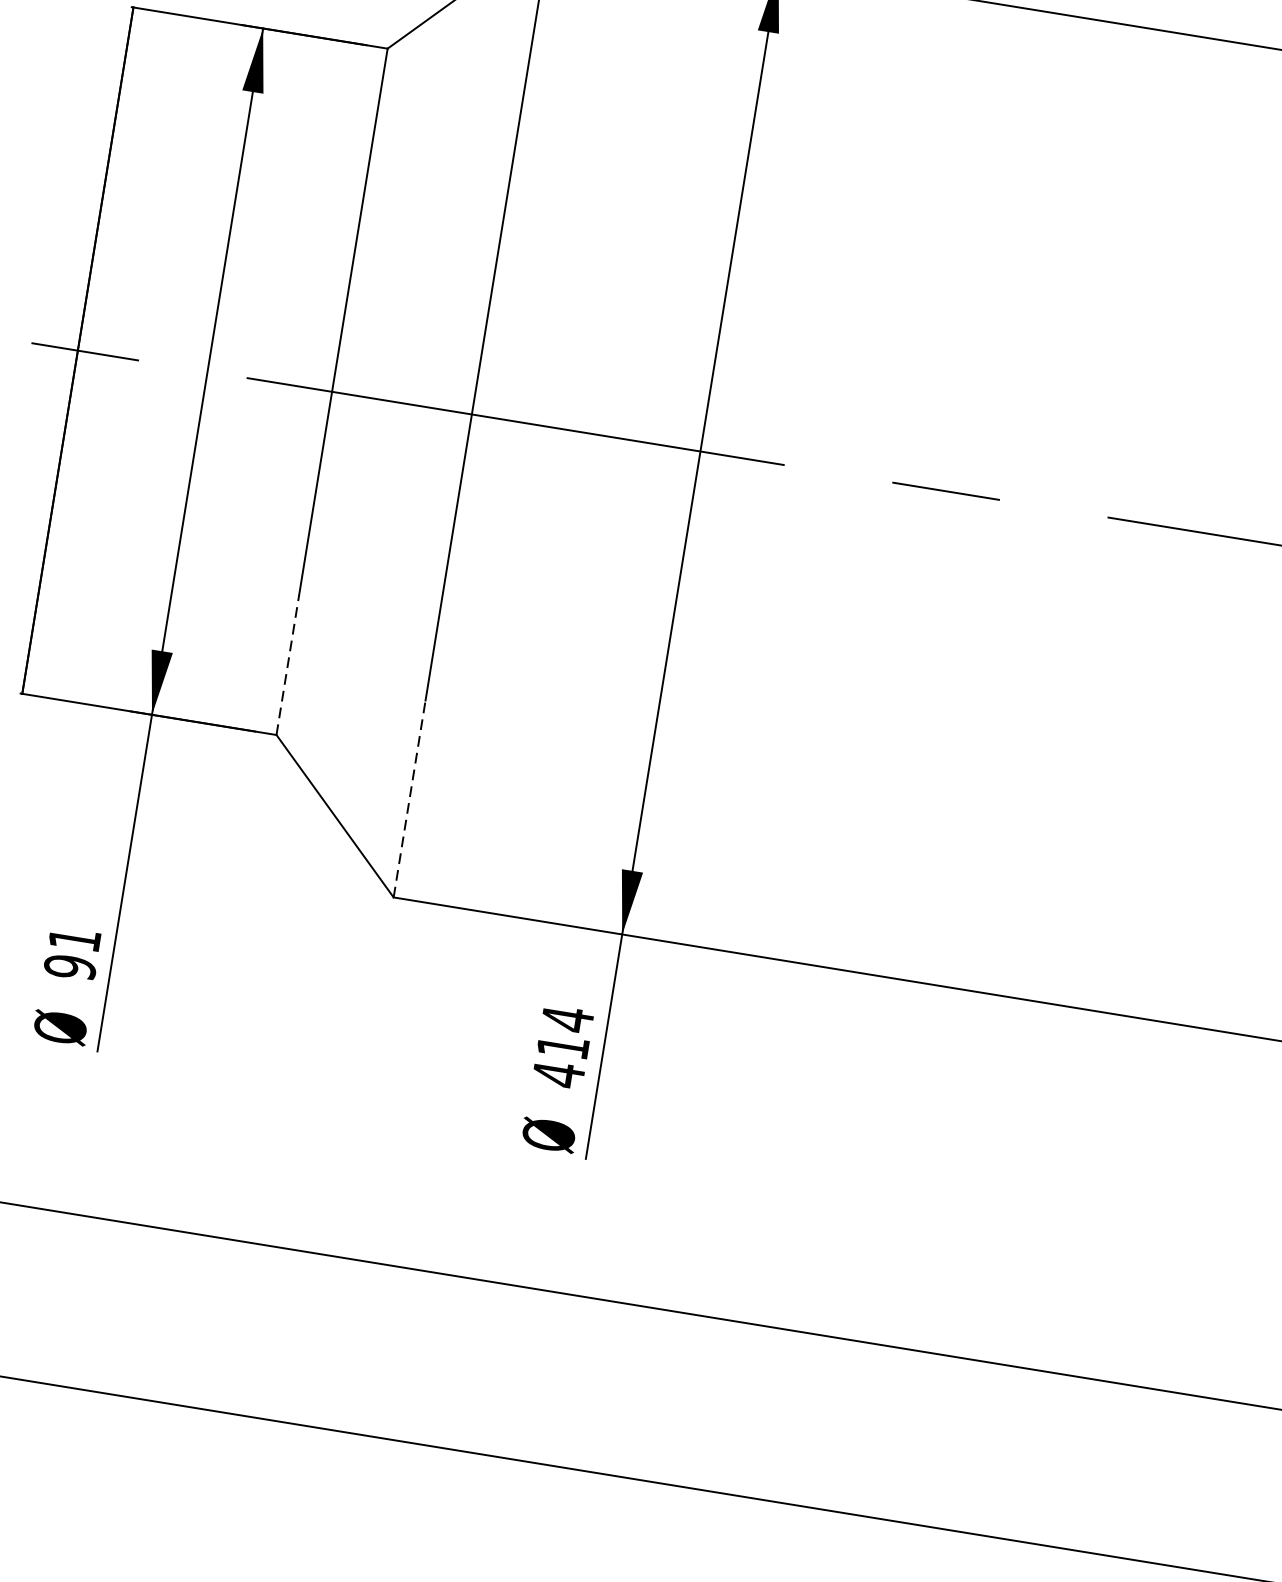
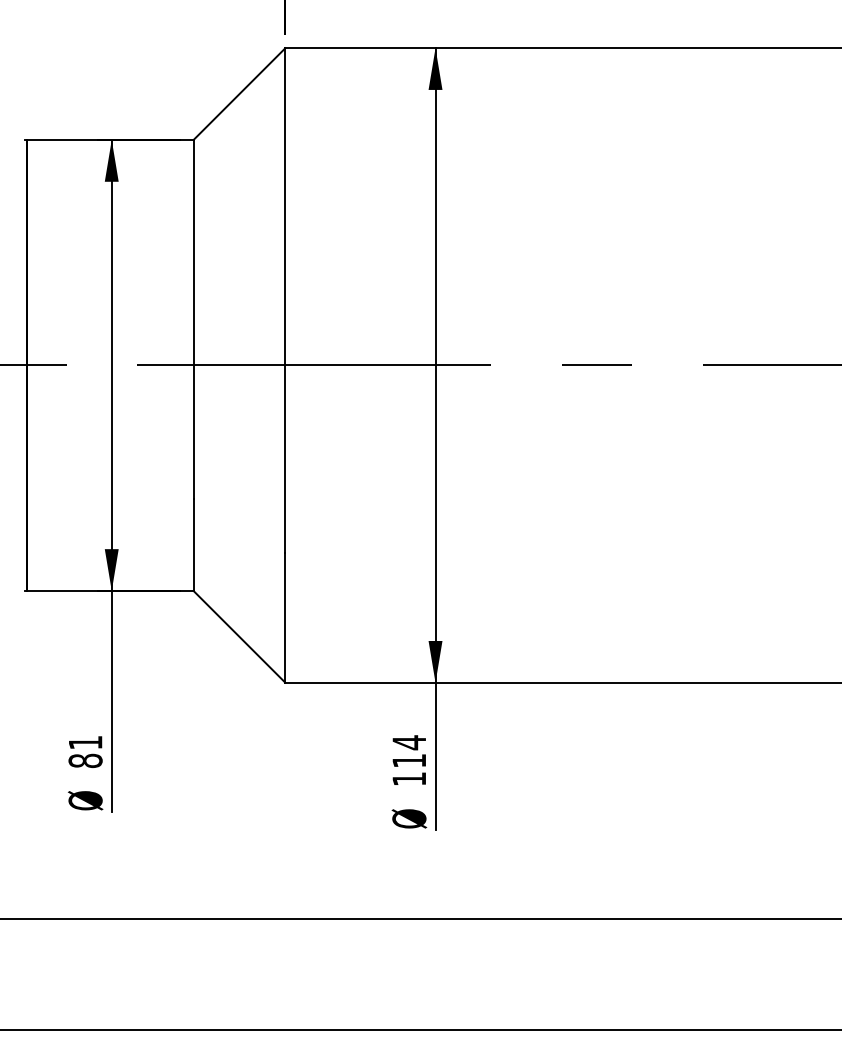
line: (287, 664) -> (193, 544), dashed -> solid
line: (409, 799) -> (285, 618), dashed -> solid
text: (70, 966) -> (85, 760), 91 -> 81
text: (557, 1073) -> (408, 778), 414 -> 114

